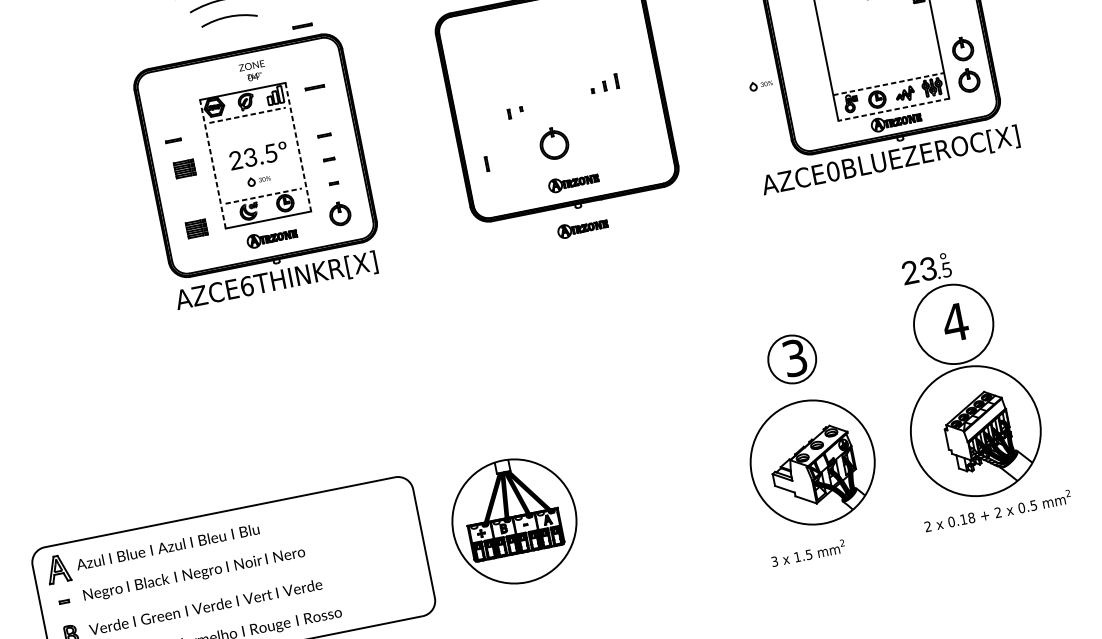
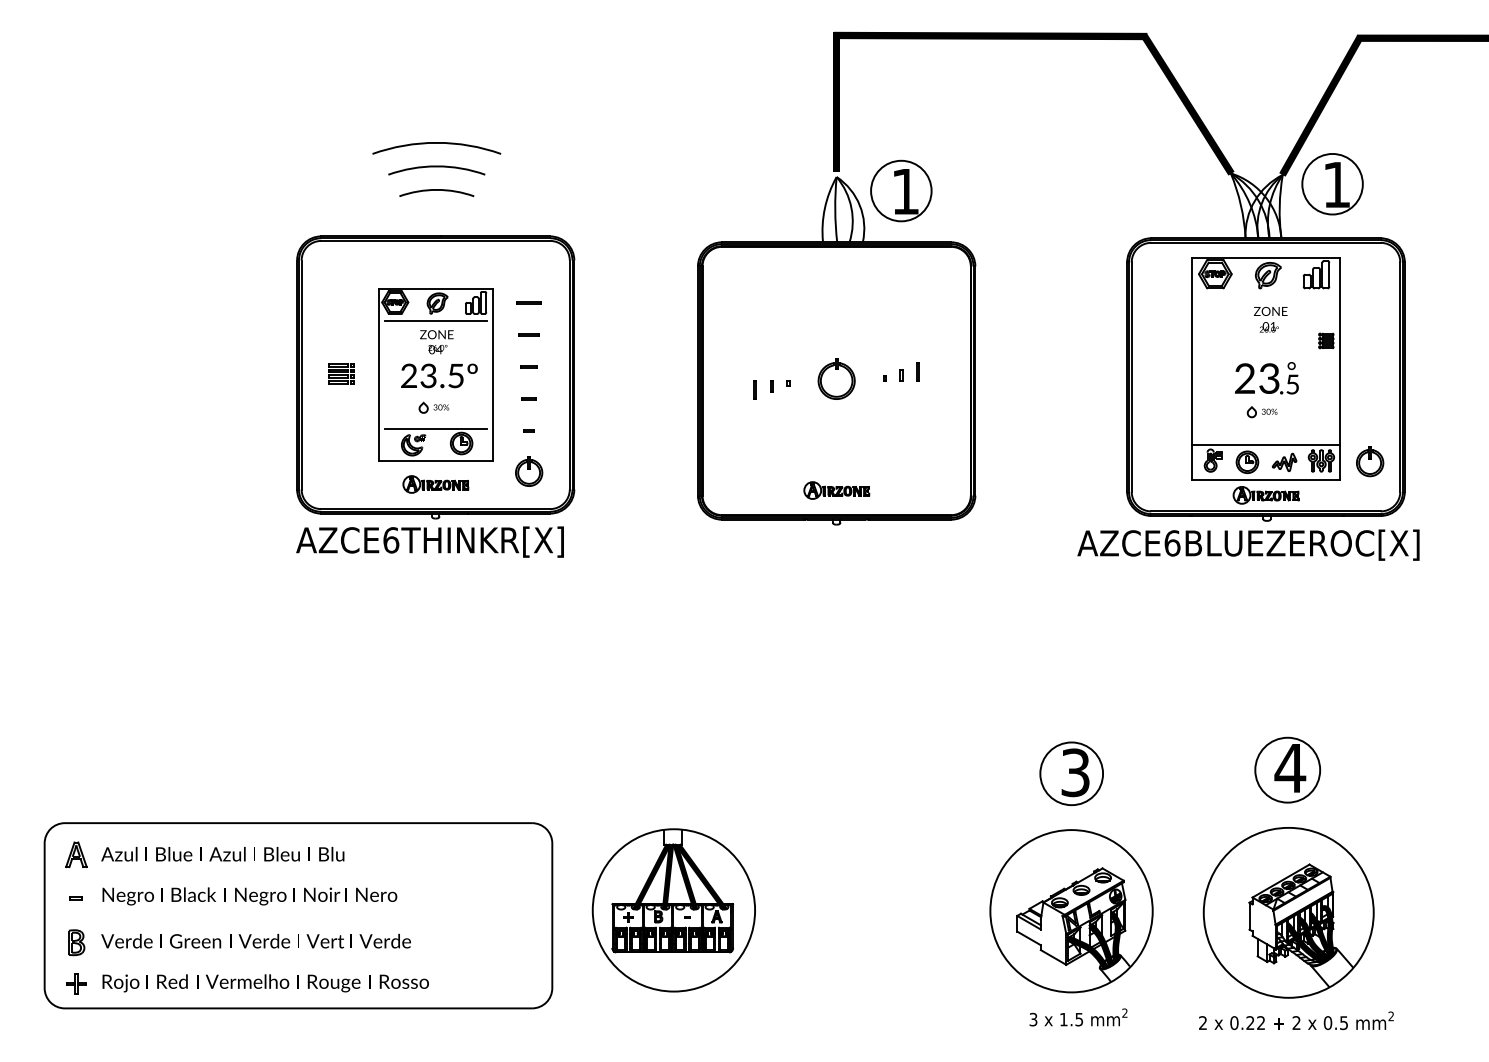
line: (302, 25) -> (528, 220), removed
part: (963, 49) -> (1370, 419), removed
text: (252, 71) -> (436, 342), moved
line: (889, 84) -> (1266, 445), dashed -> solid
part: (760, 85) -> (1261, 412), moved
line: (894, 109) -> (1266, 479), dashed -> solid
line: (247, 115) -> (435, 321), dashed -> solid
line: (172, 140) -> (528, 334), moved
part: (553, 143) -> (836, 378), moved
line: (298, 147) -> (492, 375), dashed -> solid
line: (486, 163) -> (754, 389), moved
line: (212, 164) -> (378, 375), dashed -> solid
text: (833, 171) -> (1172, 543), AZCE0BLUEZEROC[X] -> AZCE6BLUEZEROC[X]
line: (263, 195) -> (435, 428), dashed -> solid
part: (196, 228) -> (341, 453), removed
part: (582, 228) -> (836, 551), removed
text: (926, 269) -> (1266, 378), moved
circle: (953, 323) -> (1287, 769), size x0.62
text: (967, 519) -> (1255, 1023), 0.18 -> 0.22
text: (808, 553) -> (1078, 1017), moved
part: (58, 569) -> (76, 854), size x0.71

